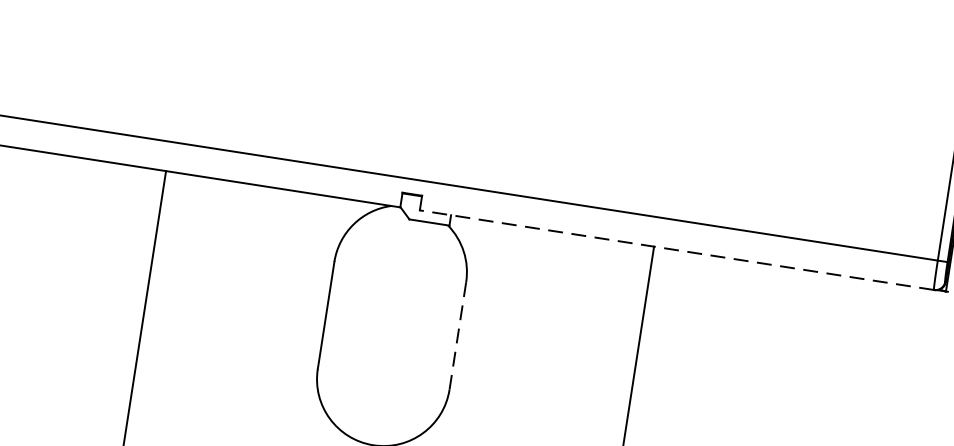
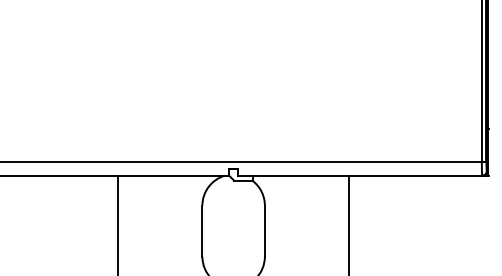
line: (677, 249) -> (360, 175), dashed -> solid
line: (456, 336) -> (264, 231), dashed -> solid

